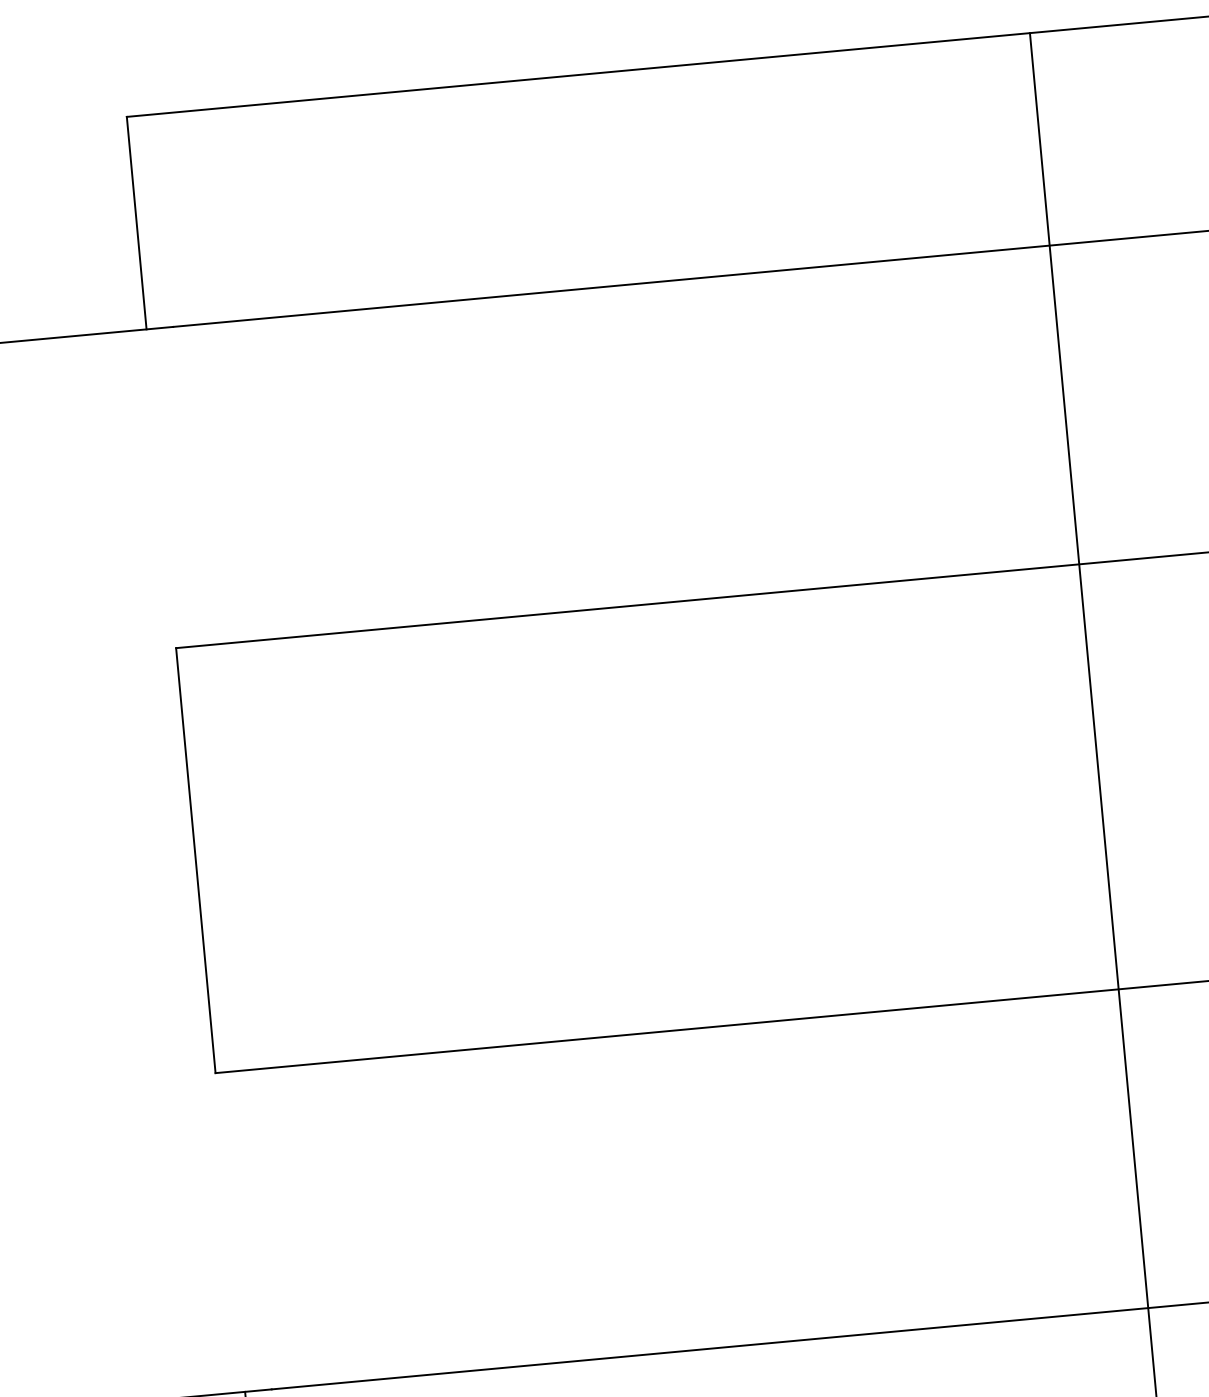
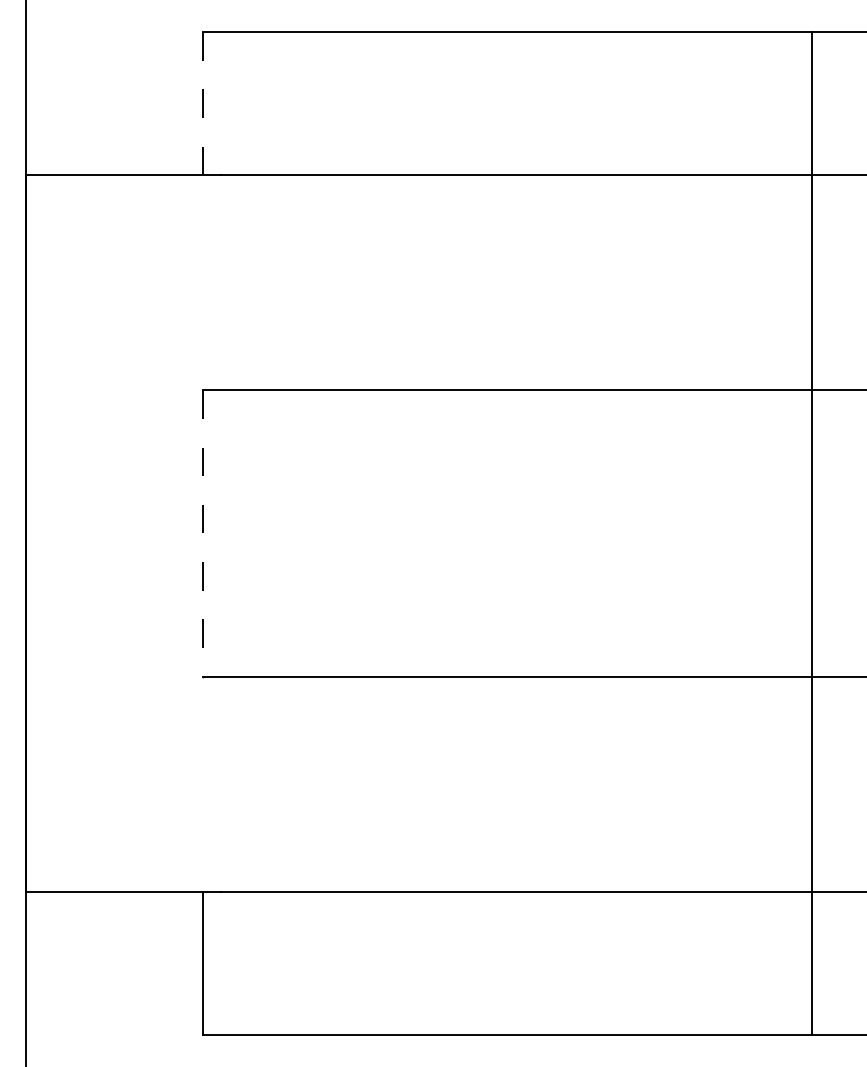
line: (136, 222) -> (202, 103), solid -> dashed
line: (195, 860) -> (202, 533), solid -> dashed

